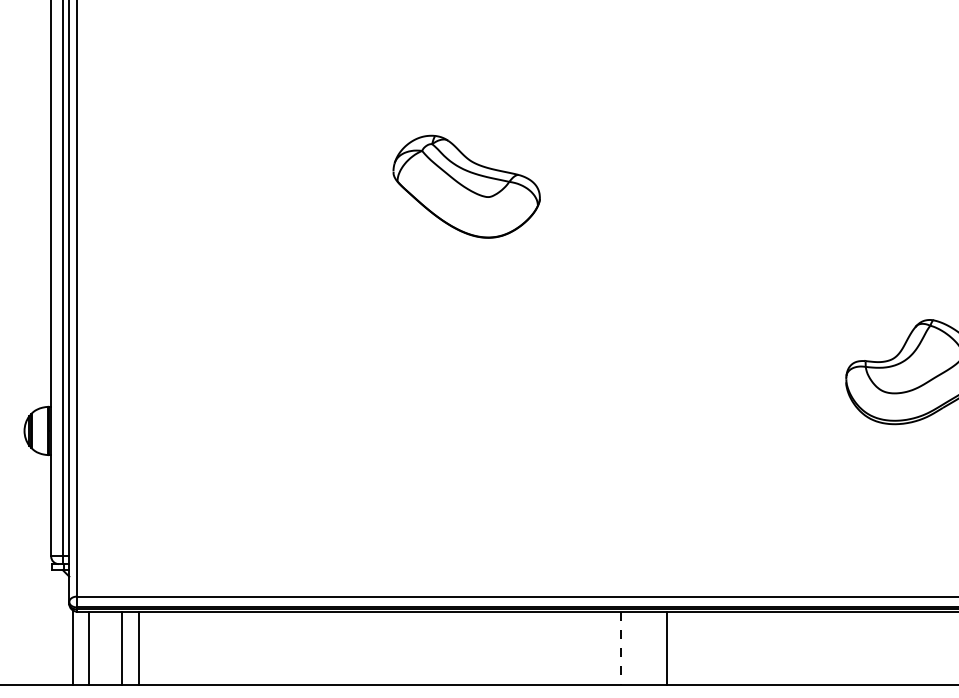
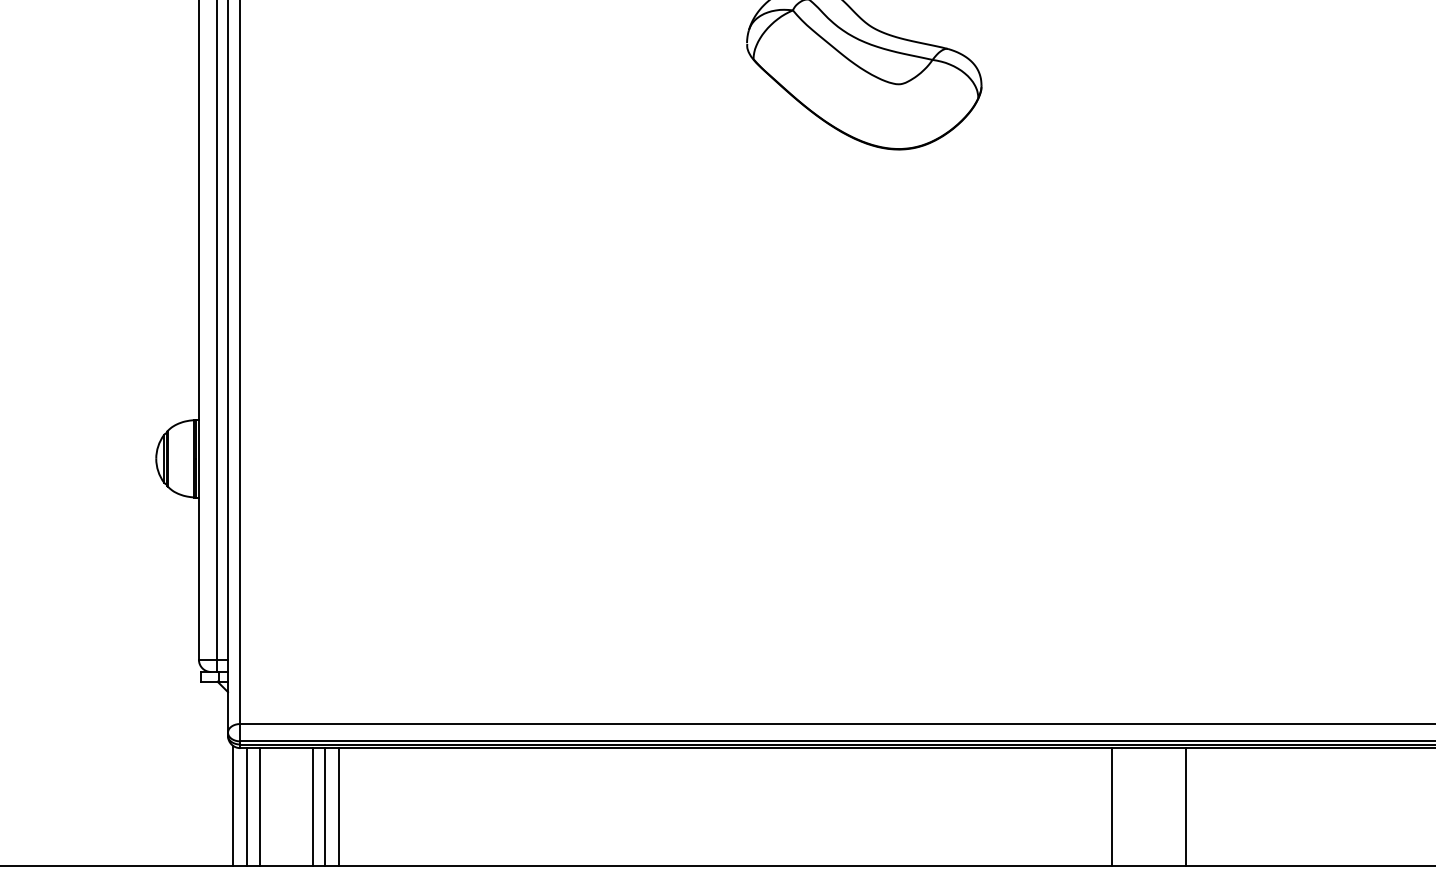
line: (81, 648) -> (247, 807), added
line: (129, 648) -> (324, 807), added
line: (621, 648) -> (1112, 807), dashed -> solid

